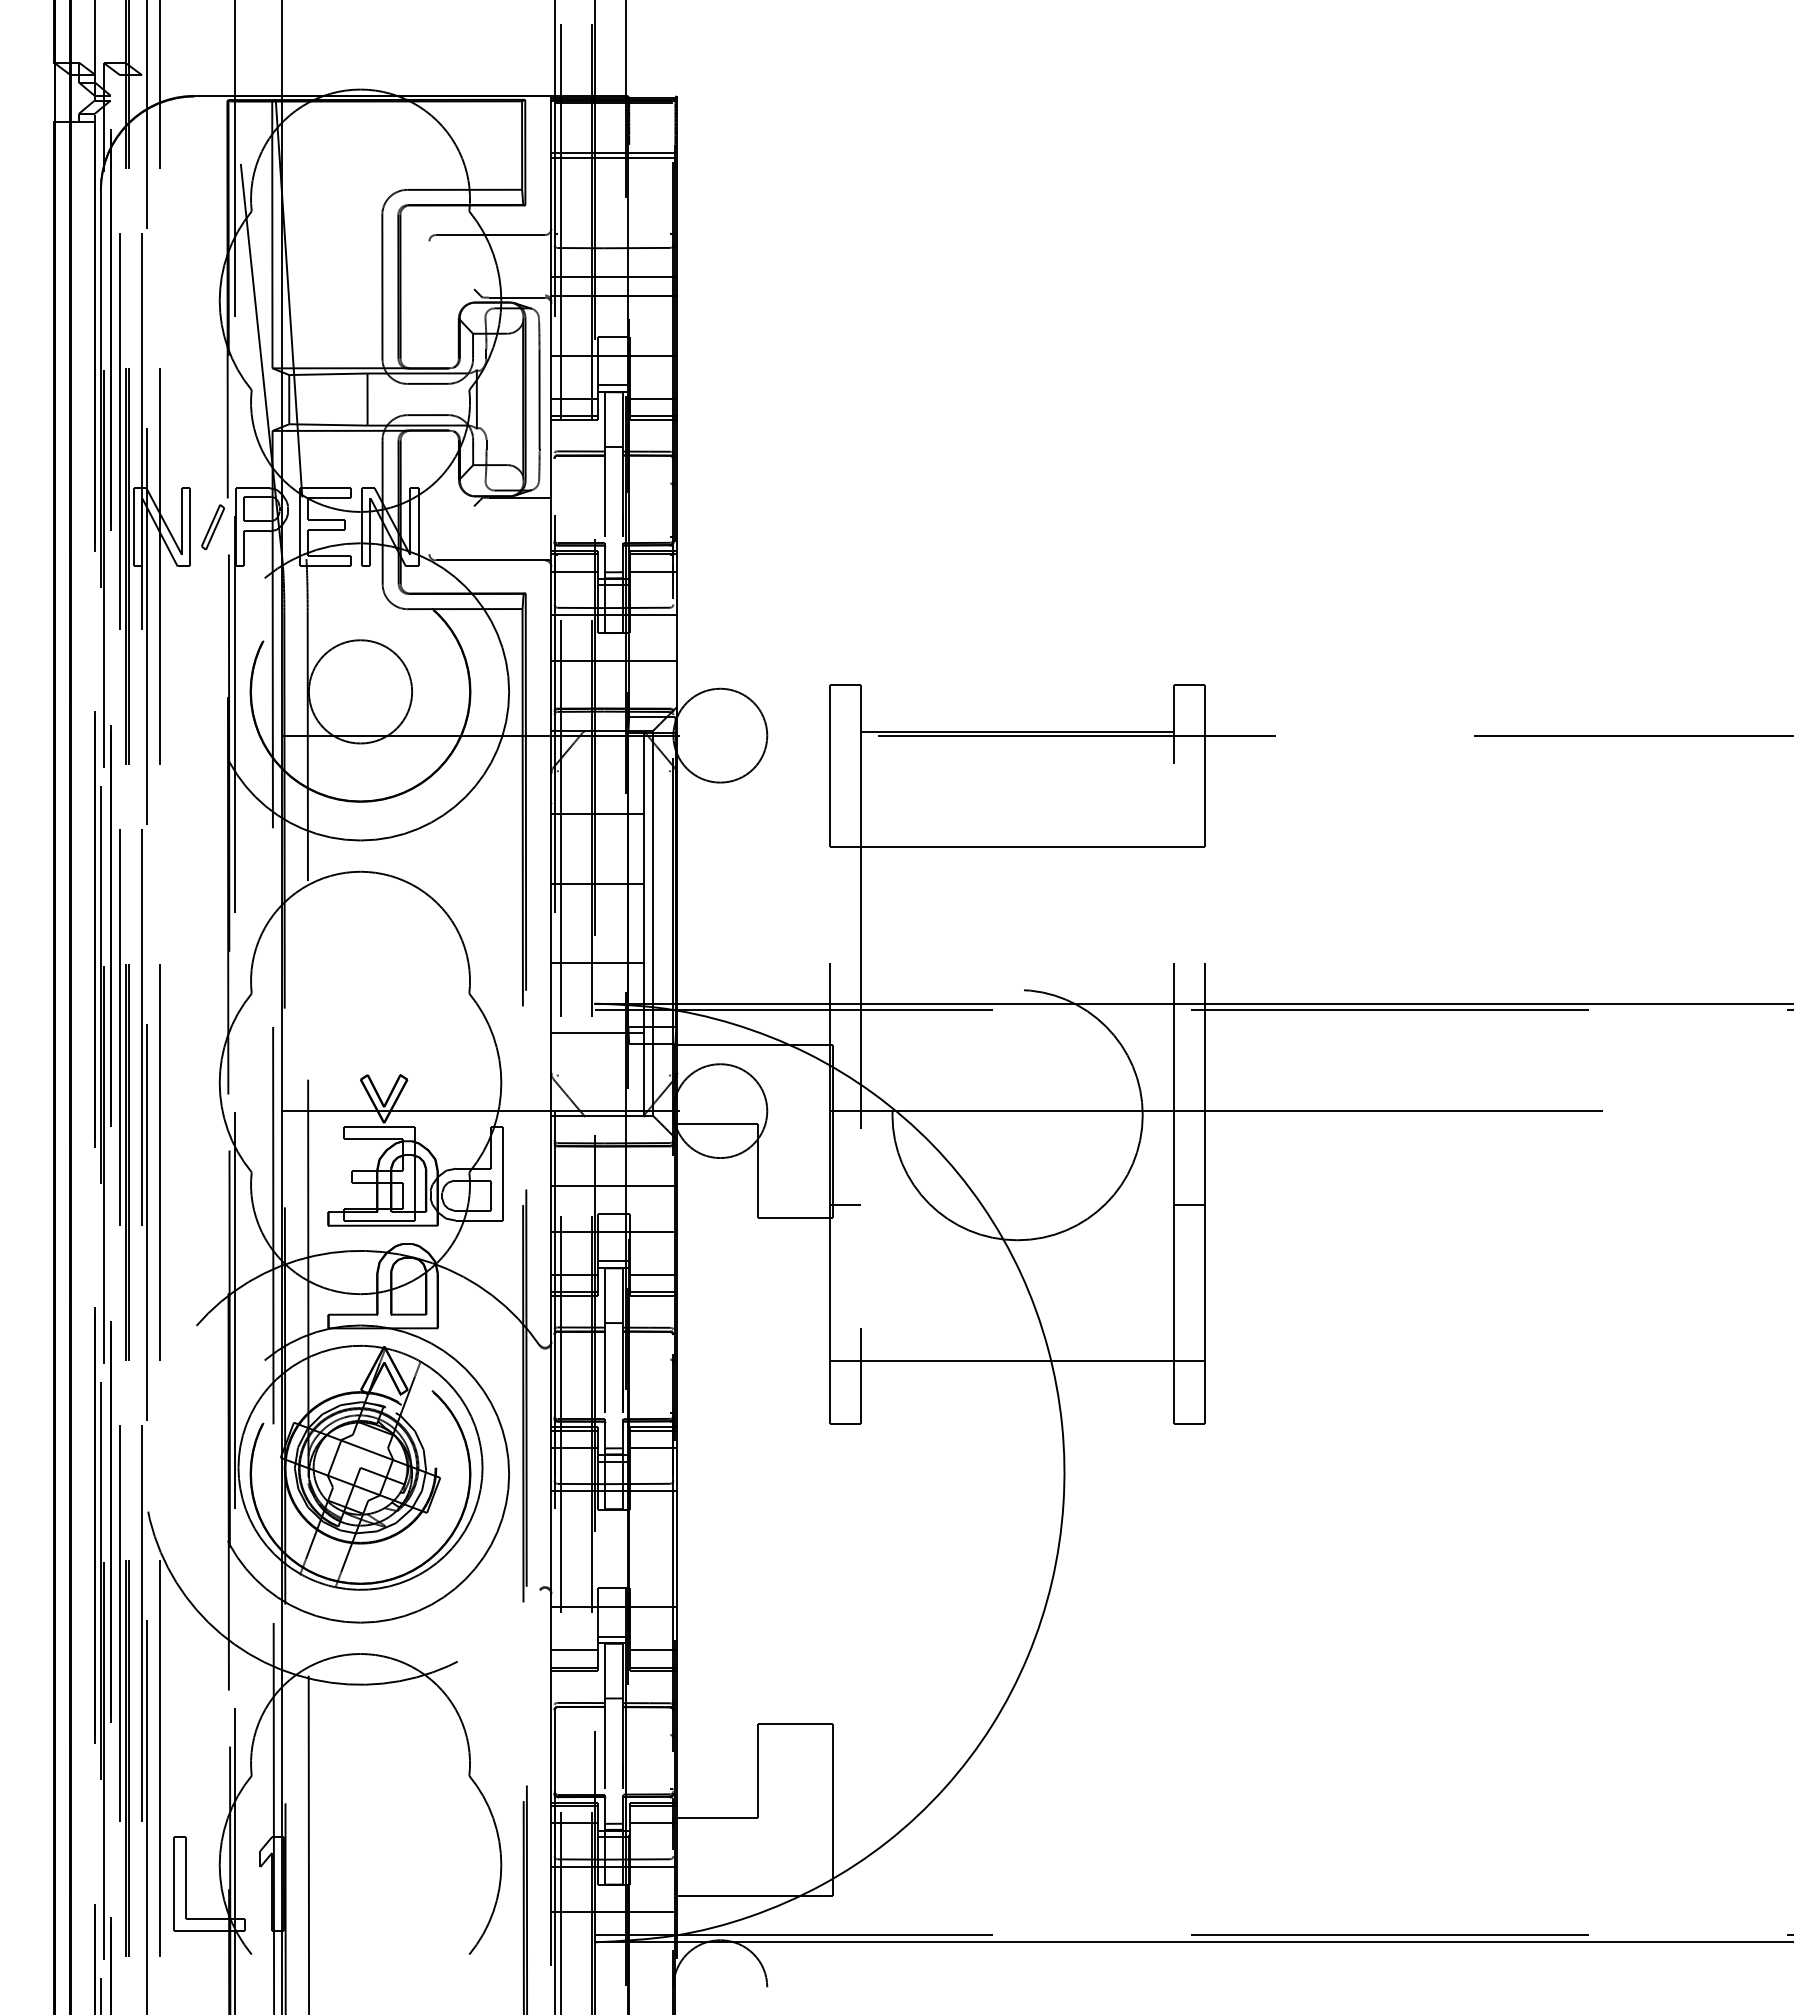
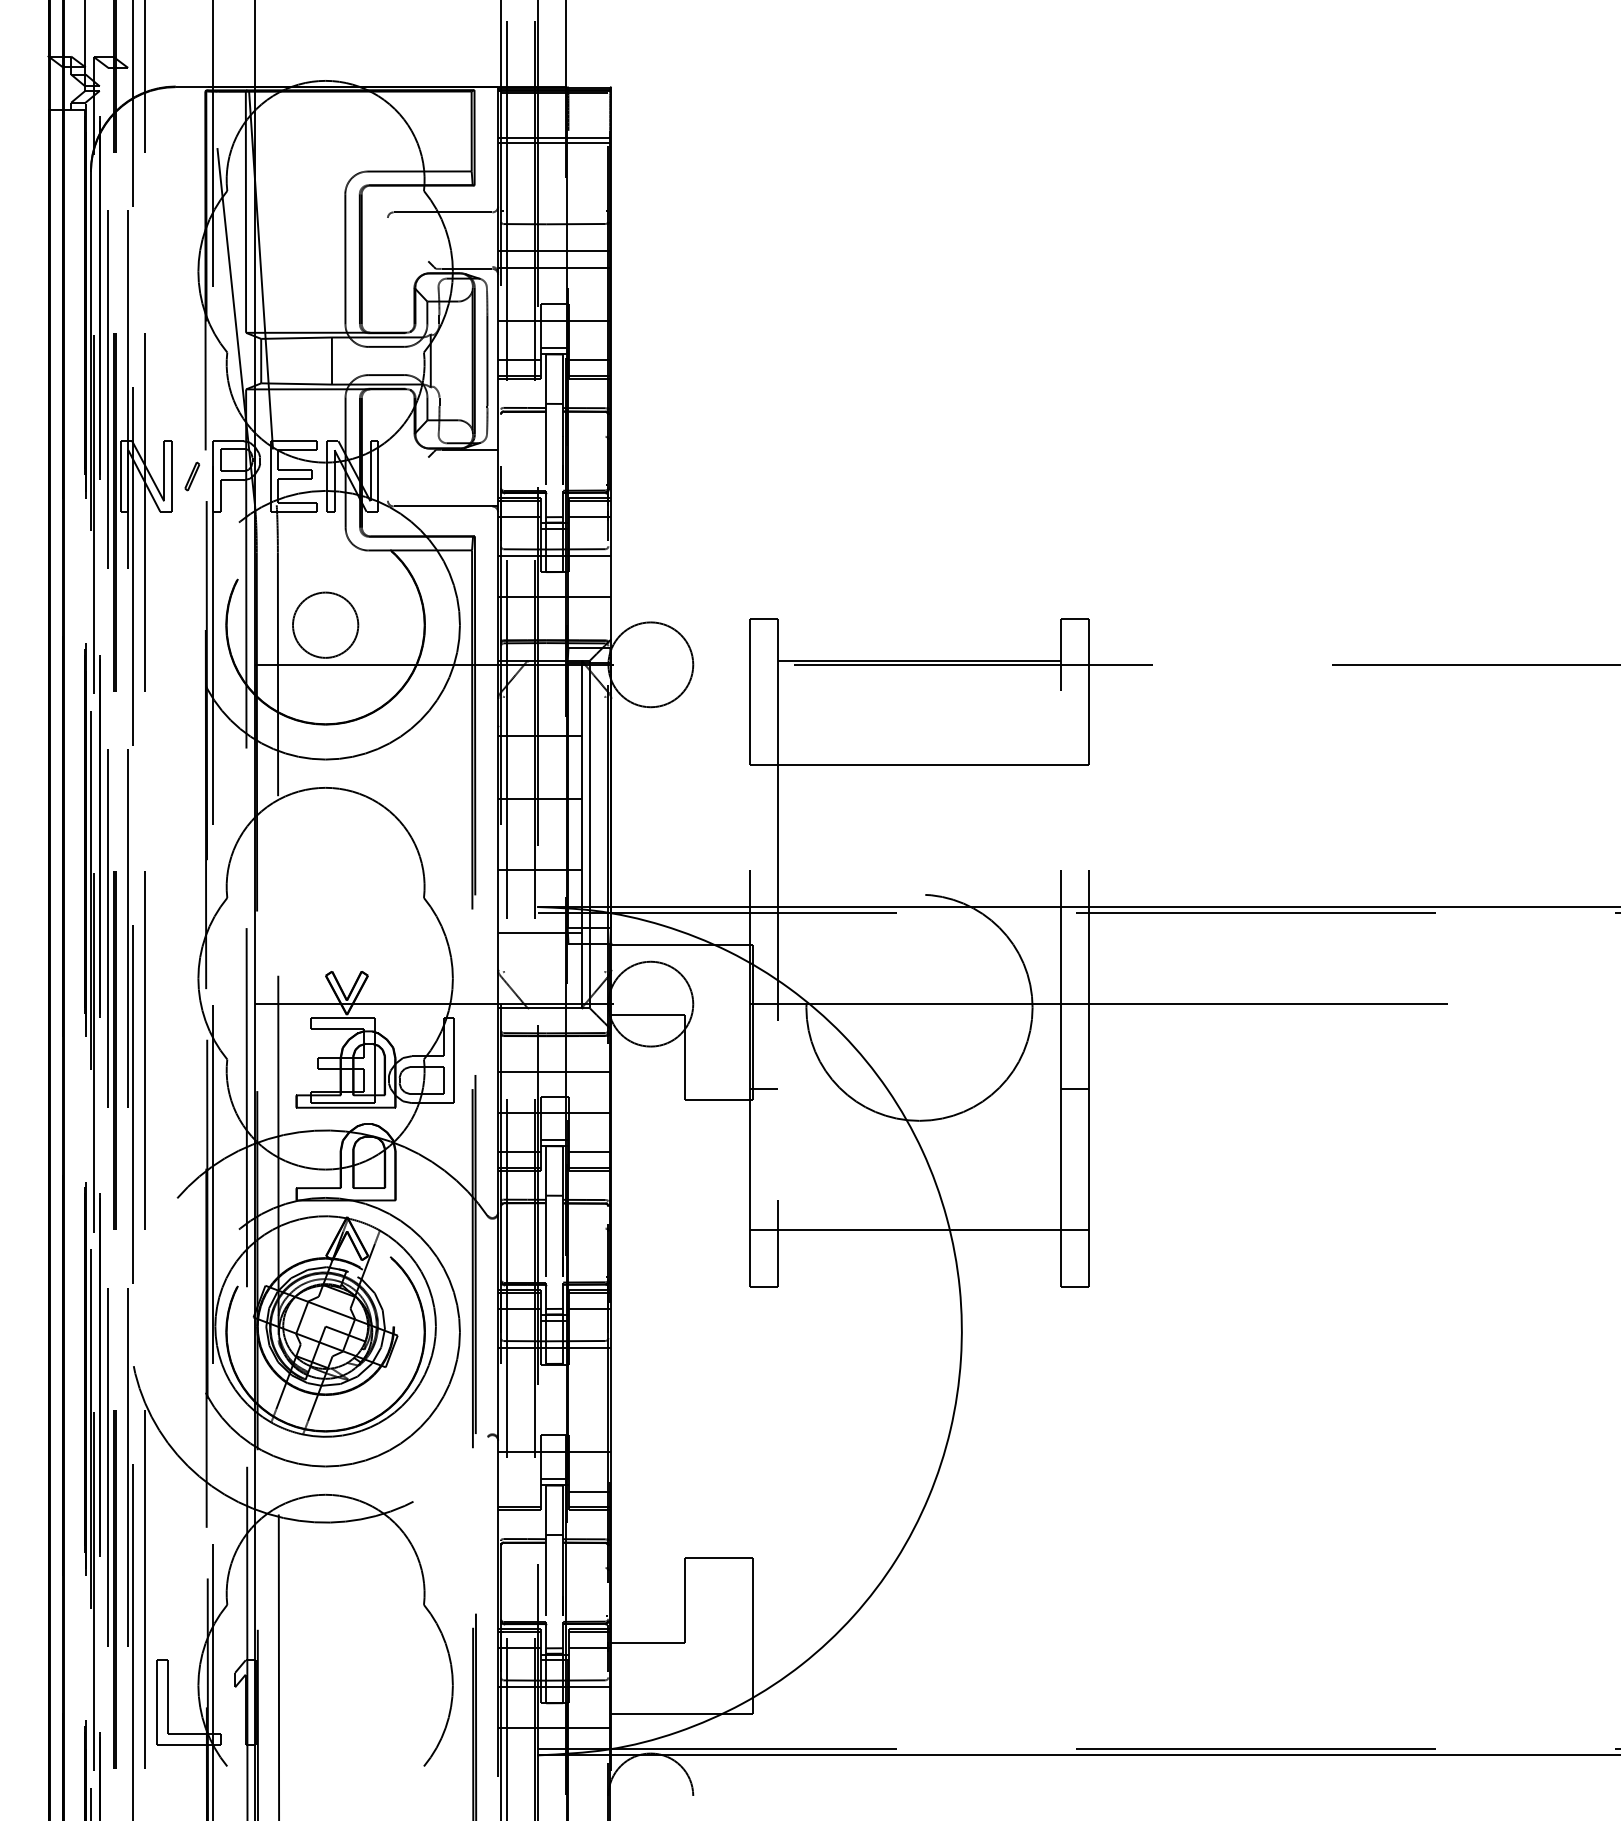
part: (212, 527) -> (191, 476), size x0.7
circle: (360, 691) -> (325, 624), size x0.7
line: (574, 1650) -> (519, 1491), removed

